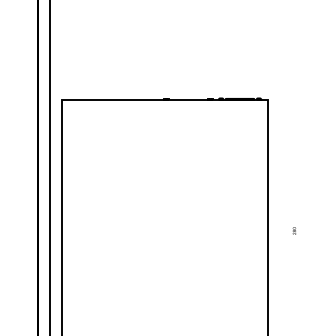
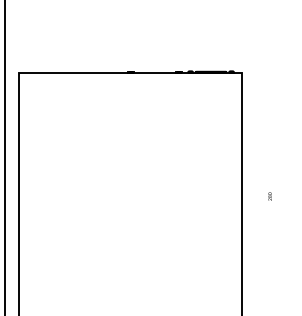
text: (293, 230) -> (269, 196), moved

